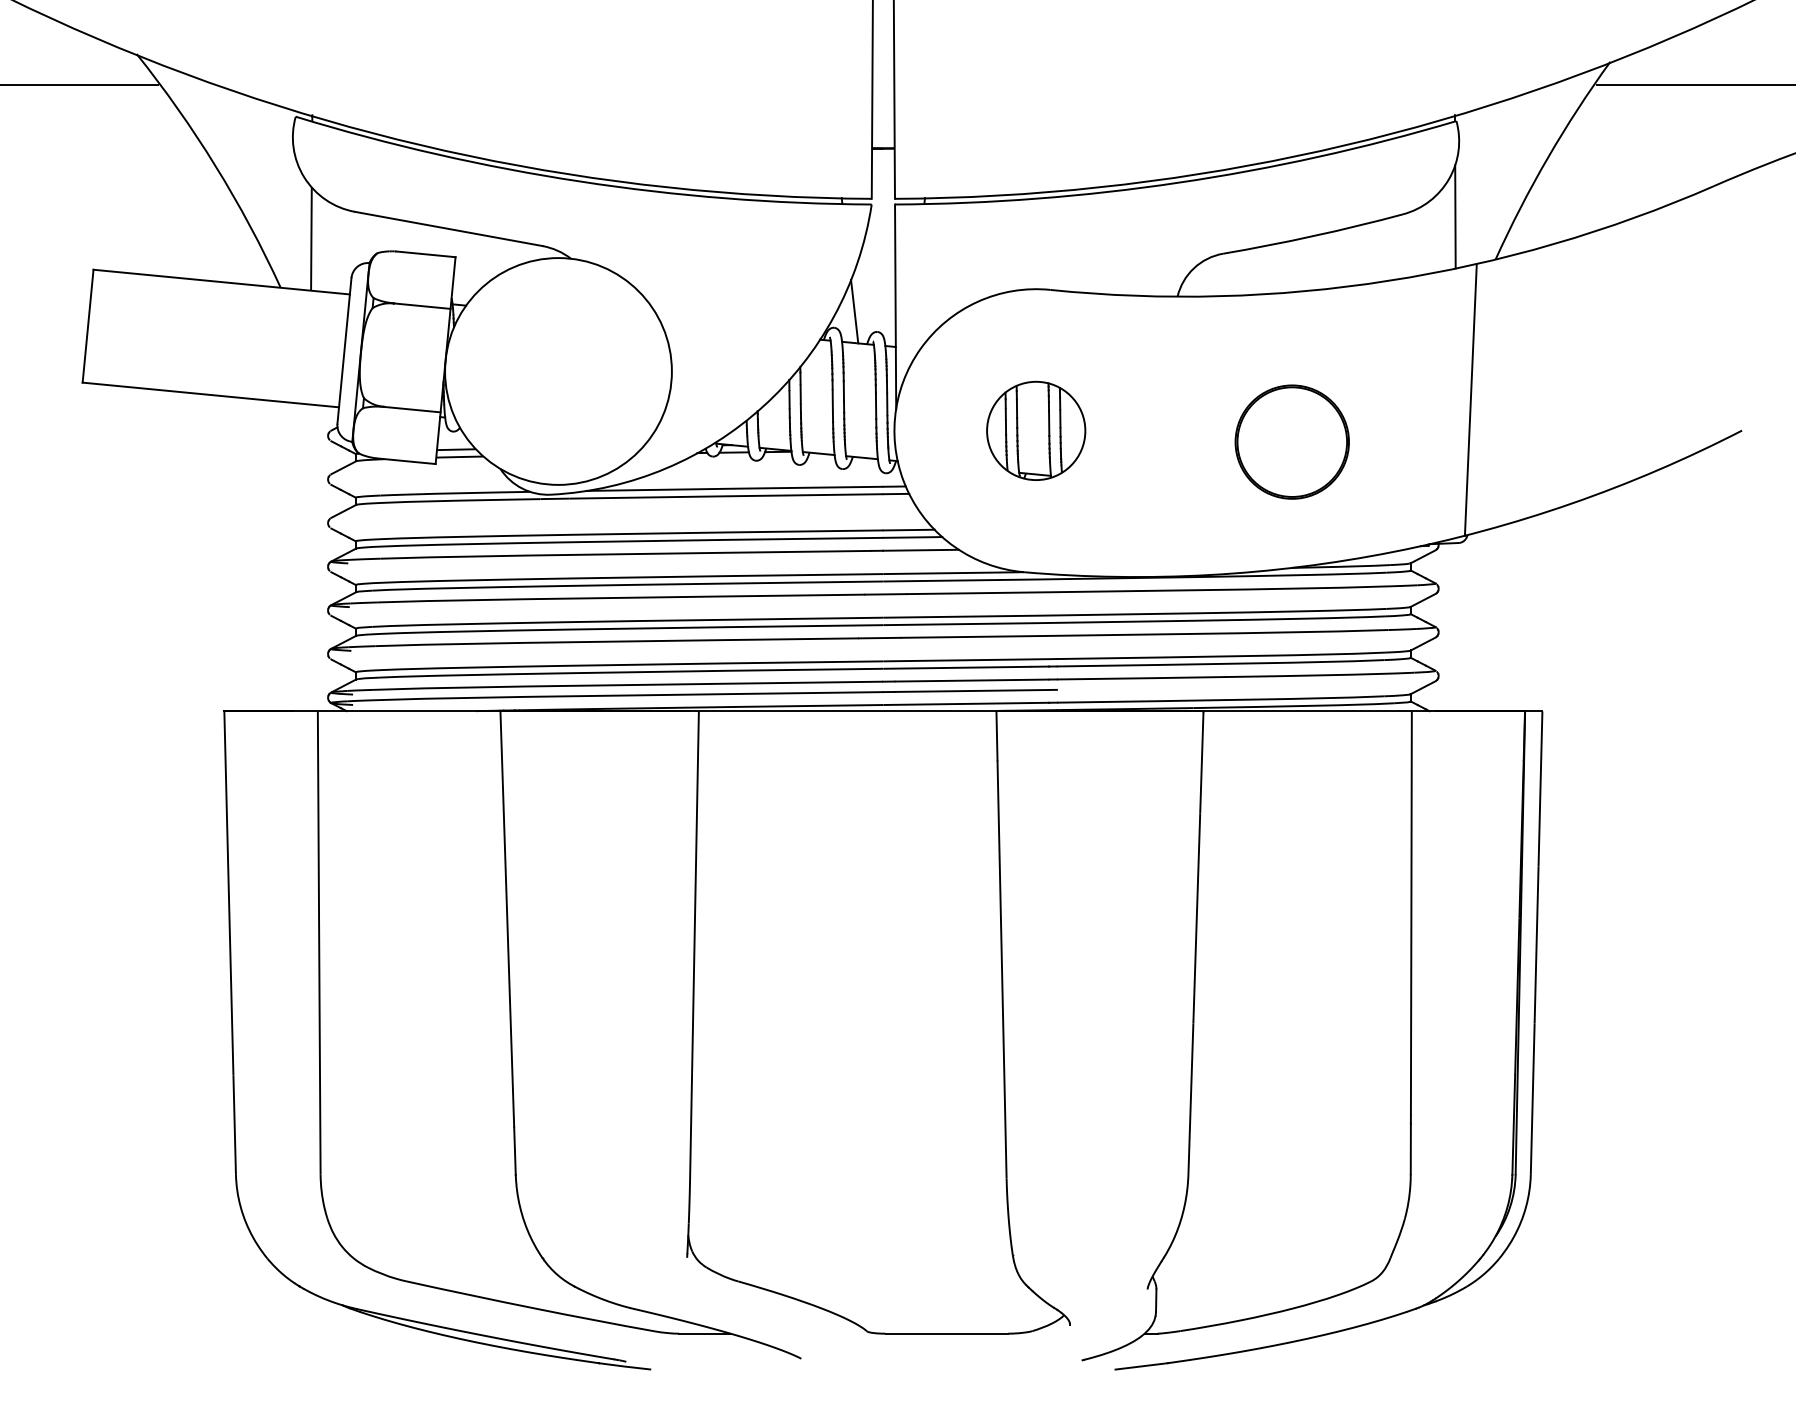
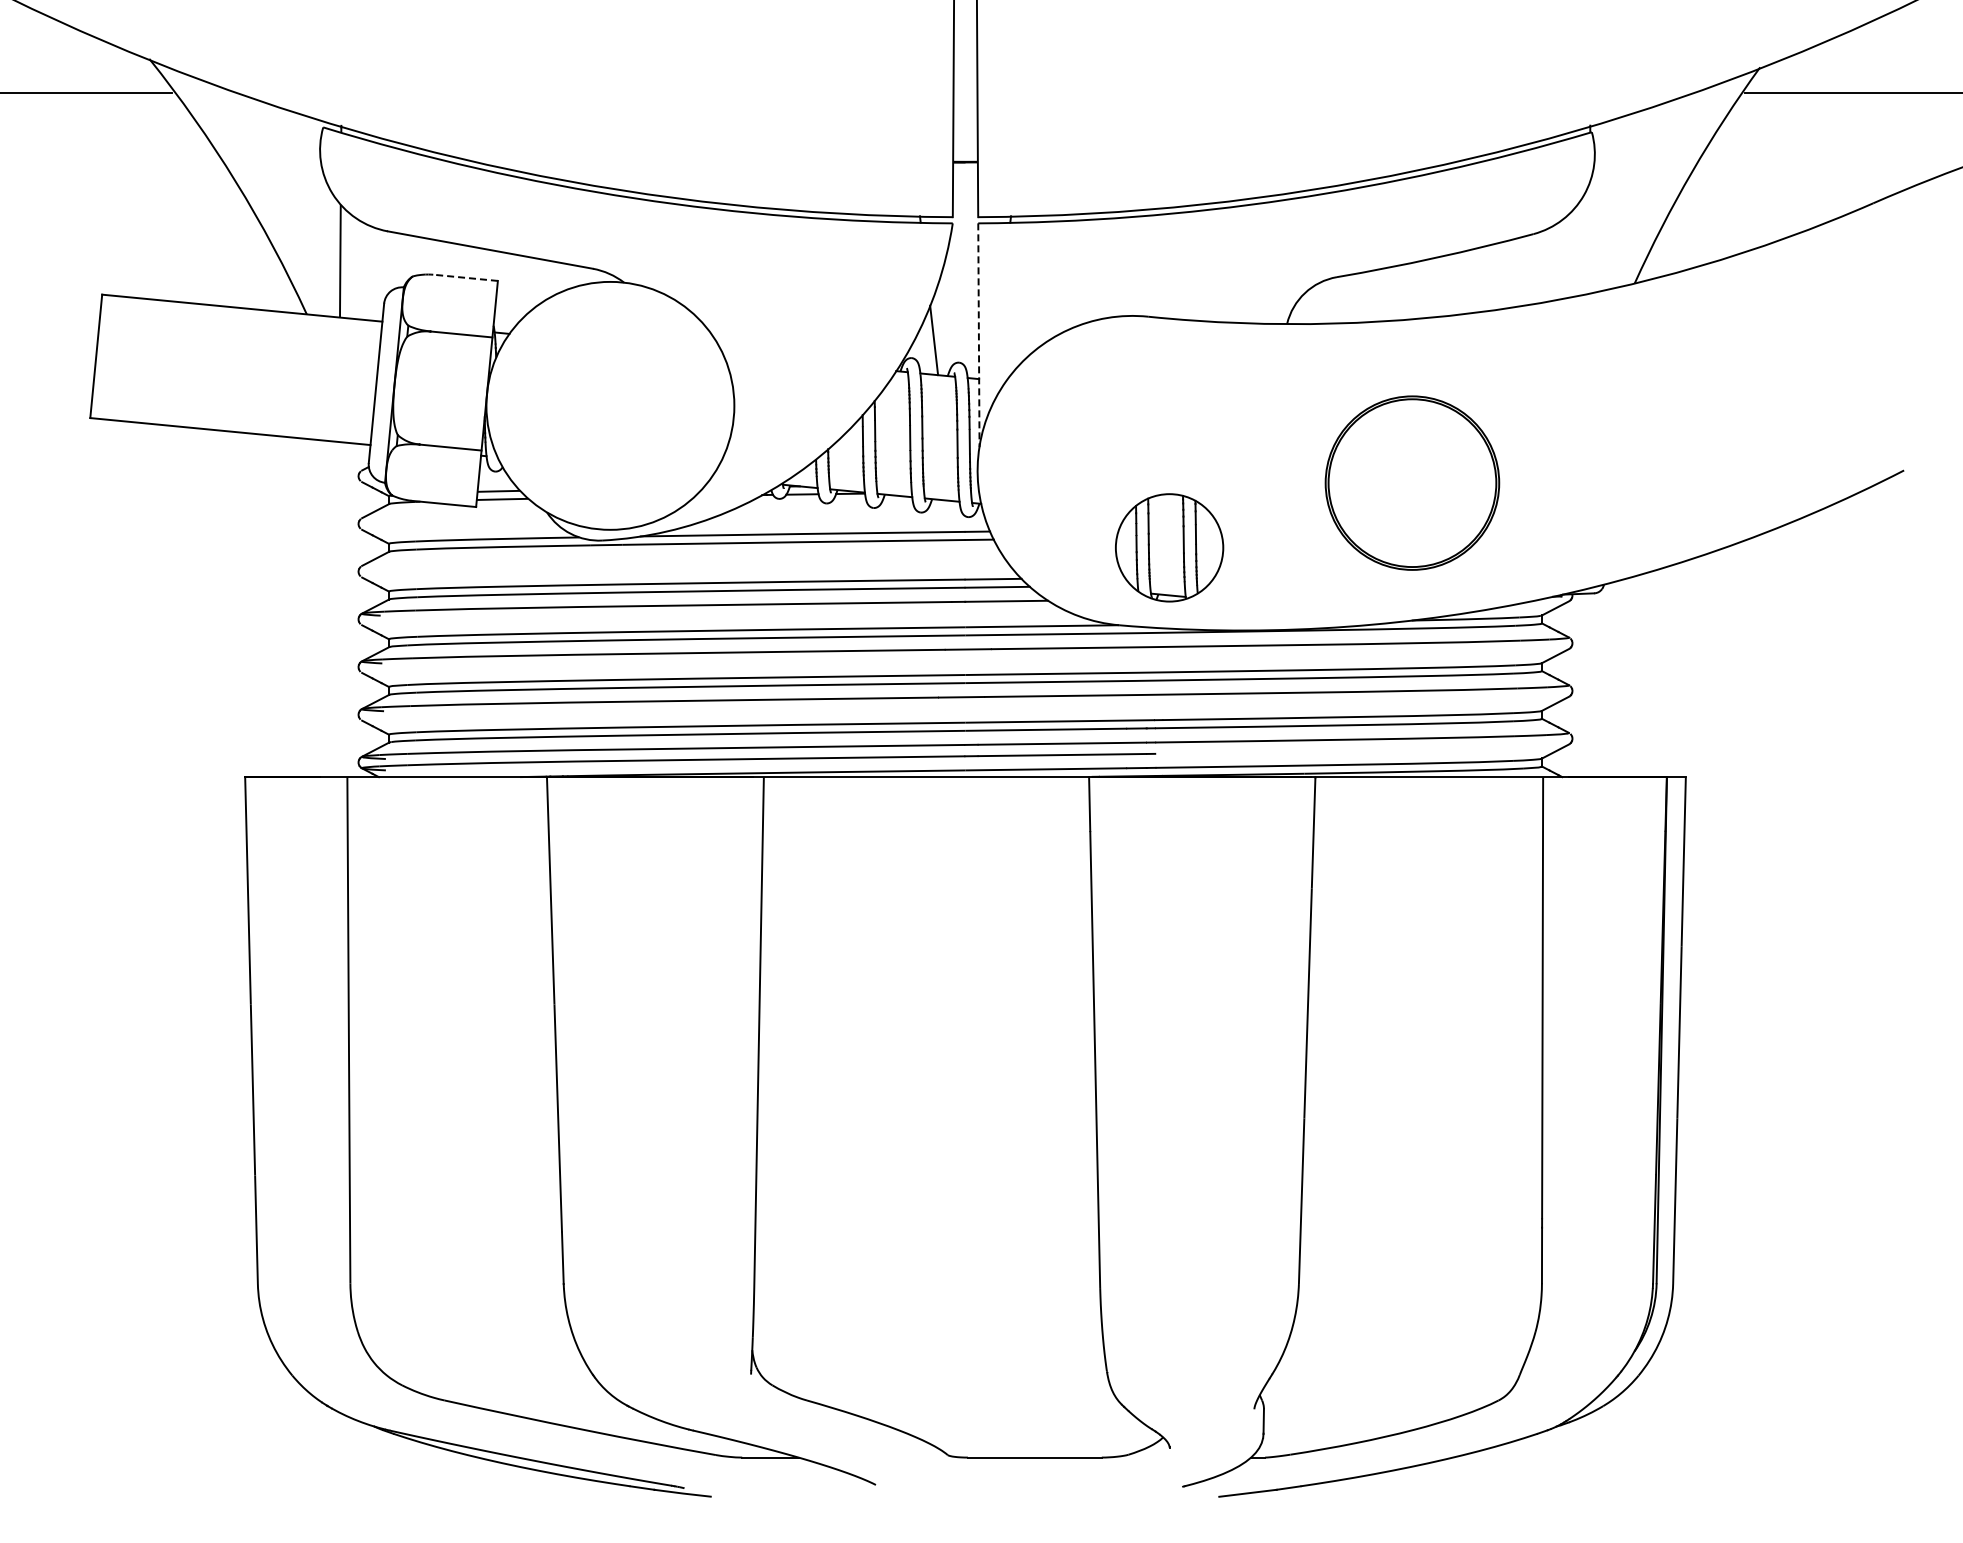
line: (1455, 216) -> (1590, 236), removed
line: (425, 254) -> (465, 277), solid -> dashed
line: (895, 307) -> (978, 335), solid -> dashed
line: (1470, 399) -> (1607, 436), removed
part: (1036, 430) -> (1169, 547), moved
part: (1292, 441) -> (1412, 482), size x1.4

